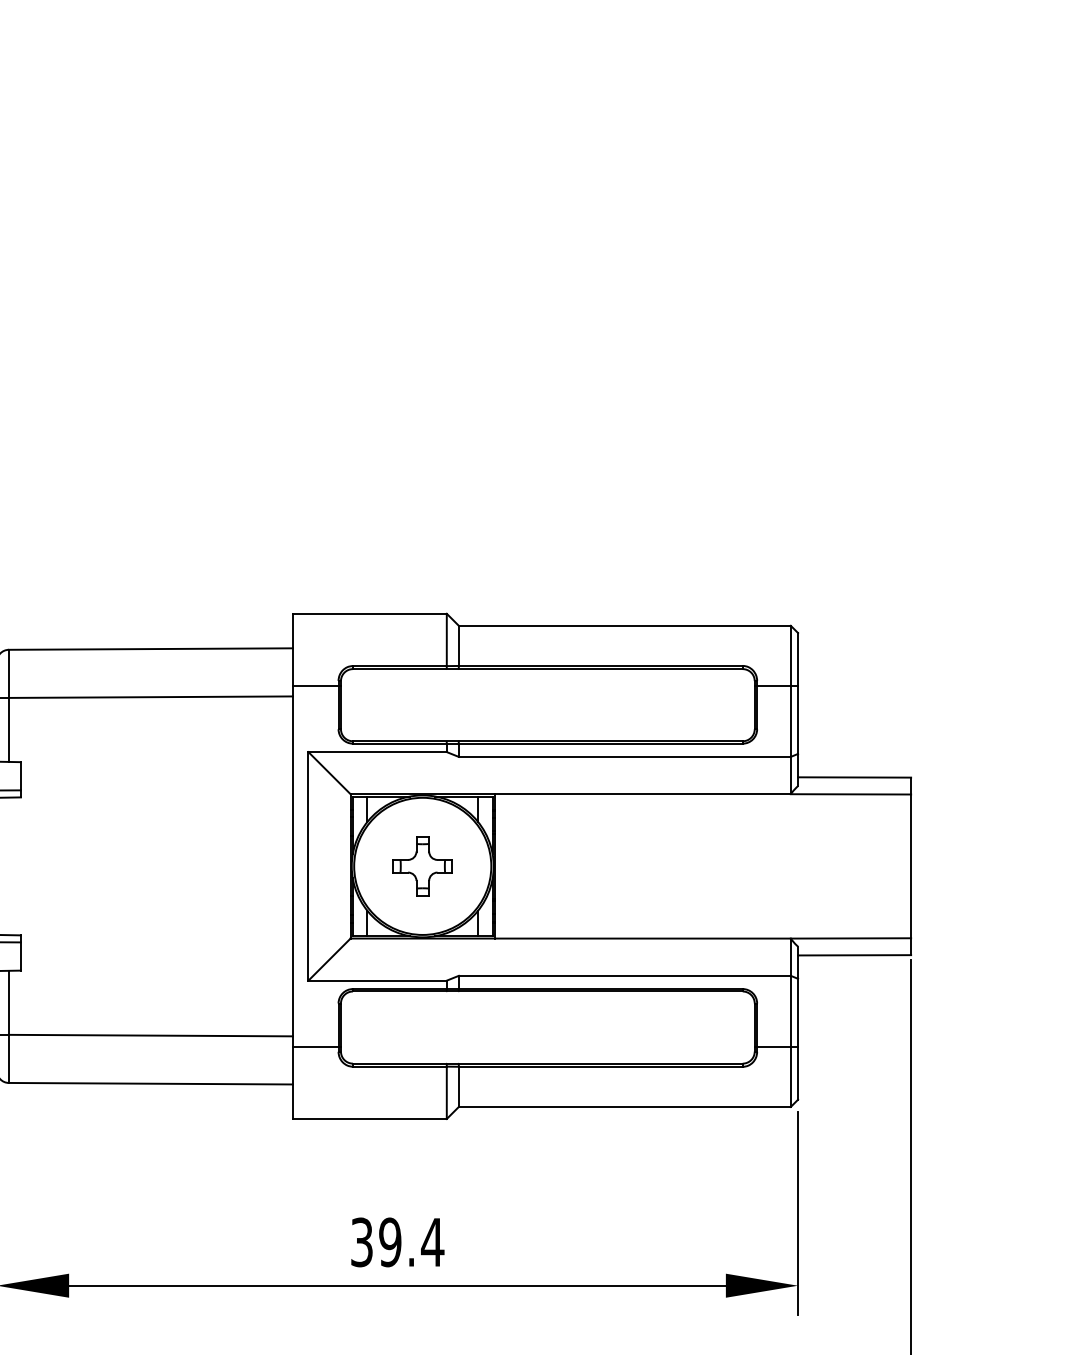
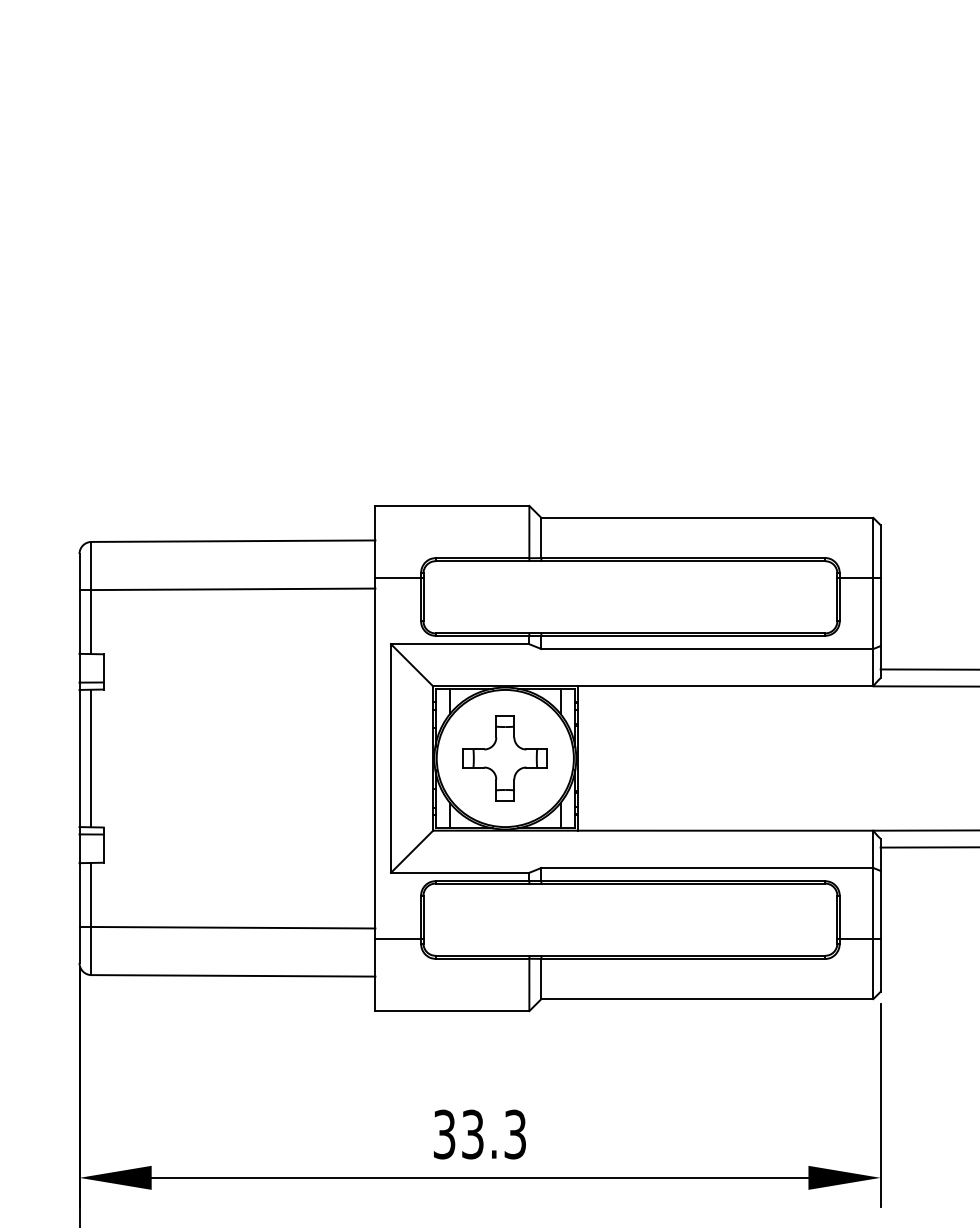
part: (422, 865) -> (505, 757), size x1.43
line: (8, 866) -> (91, 758), added
text: (411, 1242) -> (494, 1134), 39.4 -> 33.3

